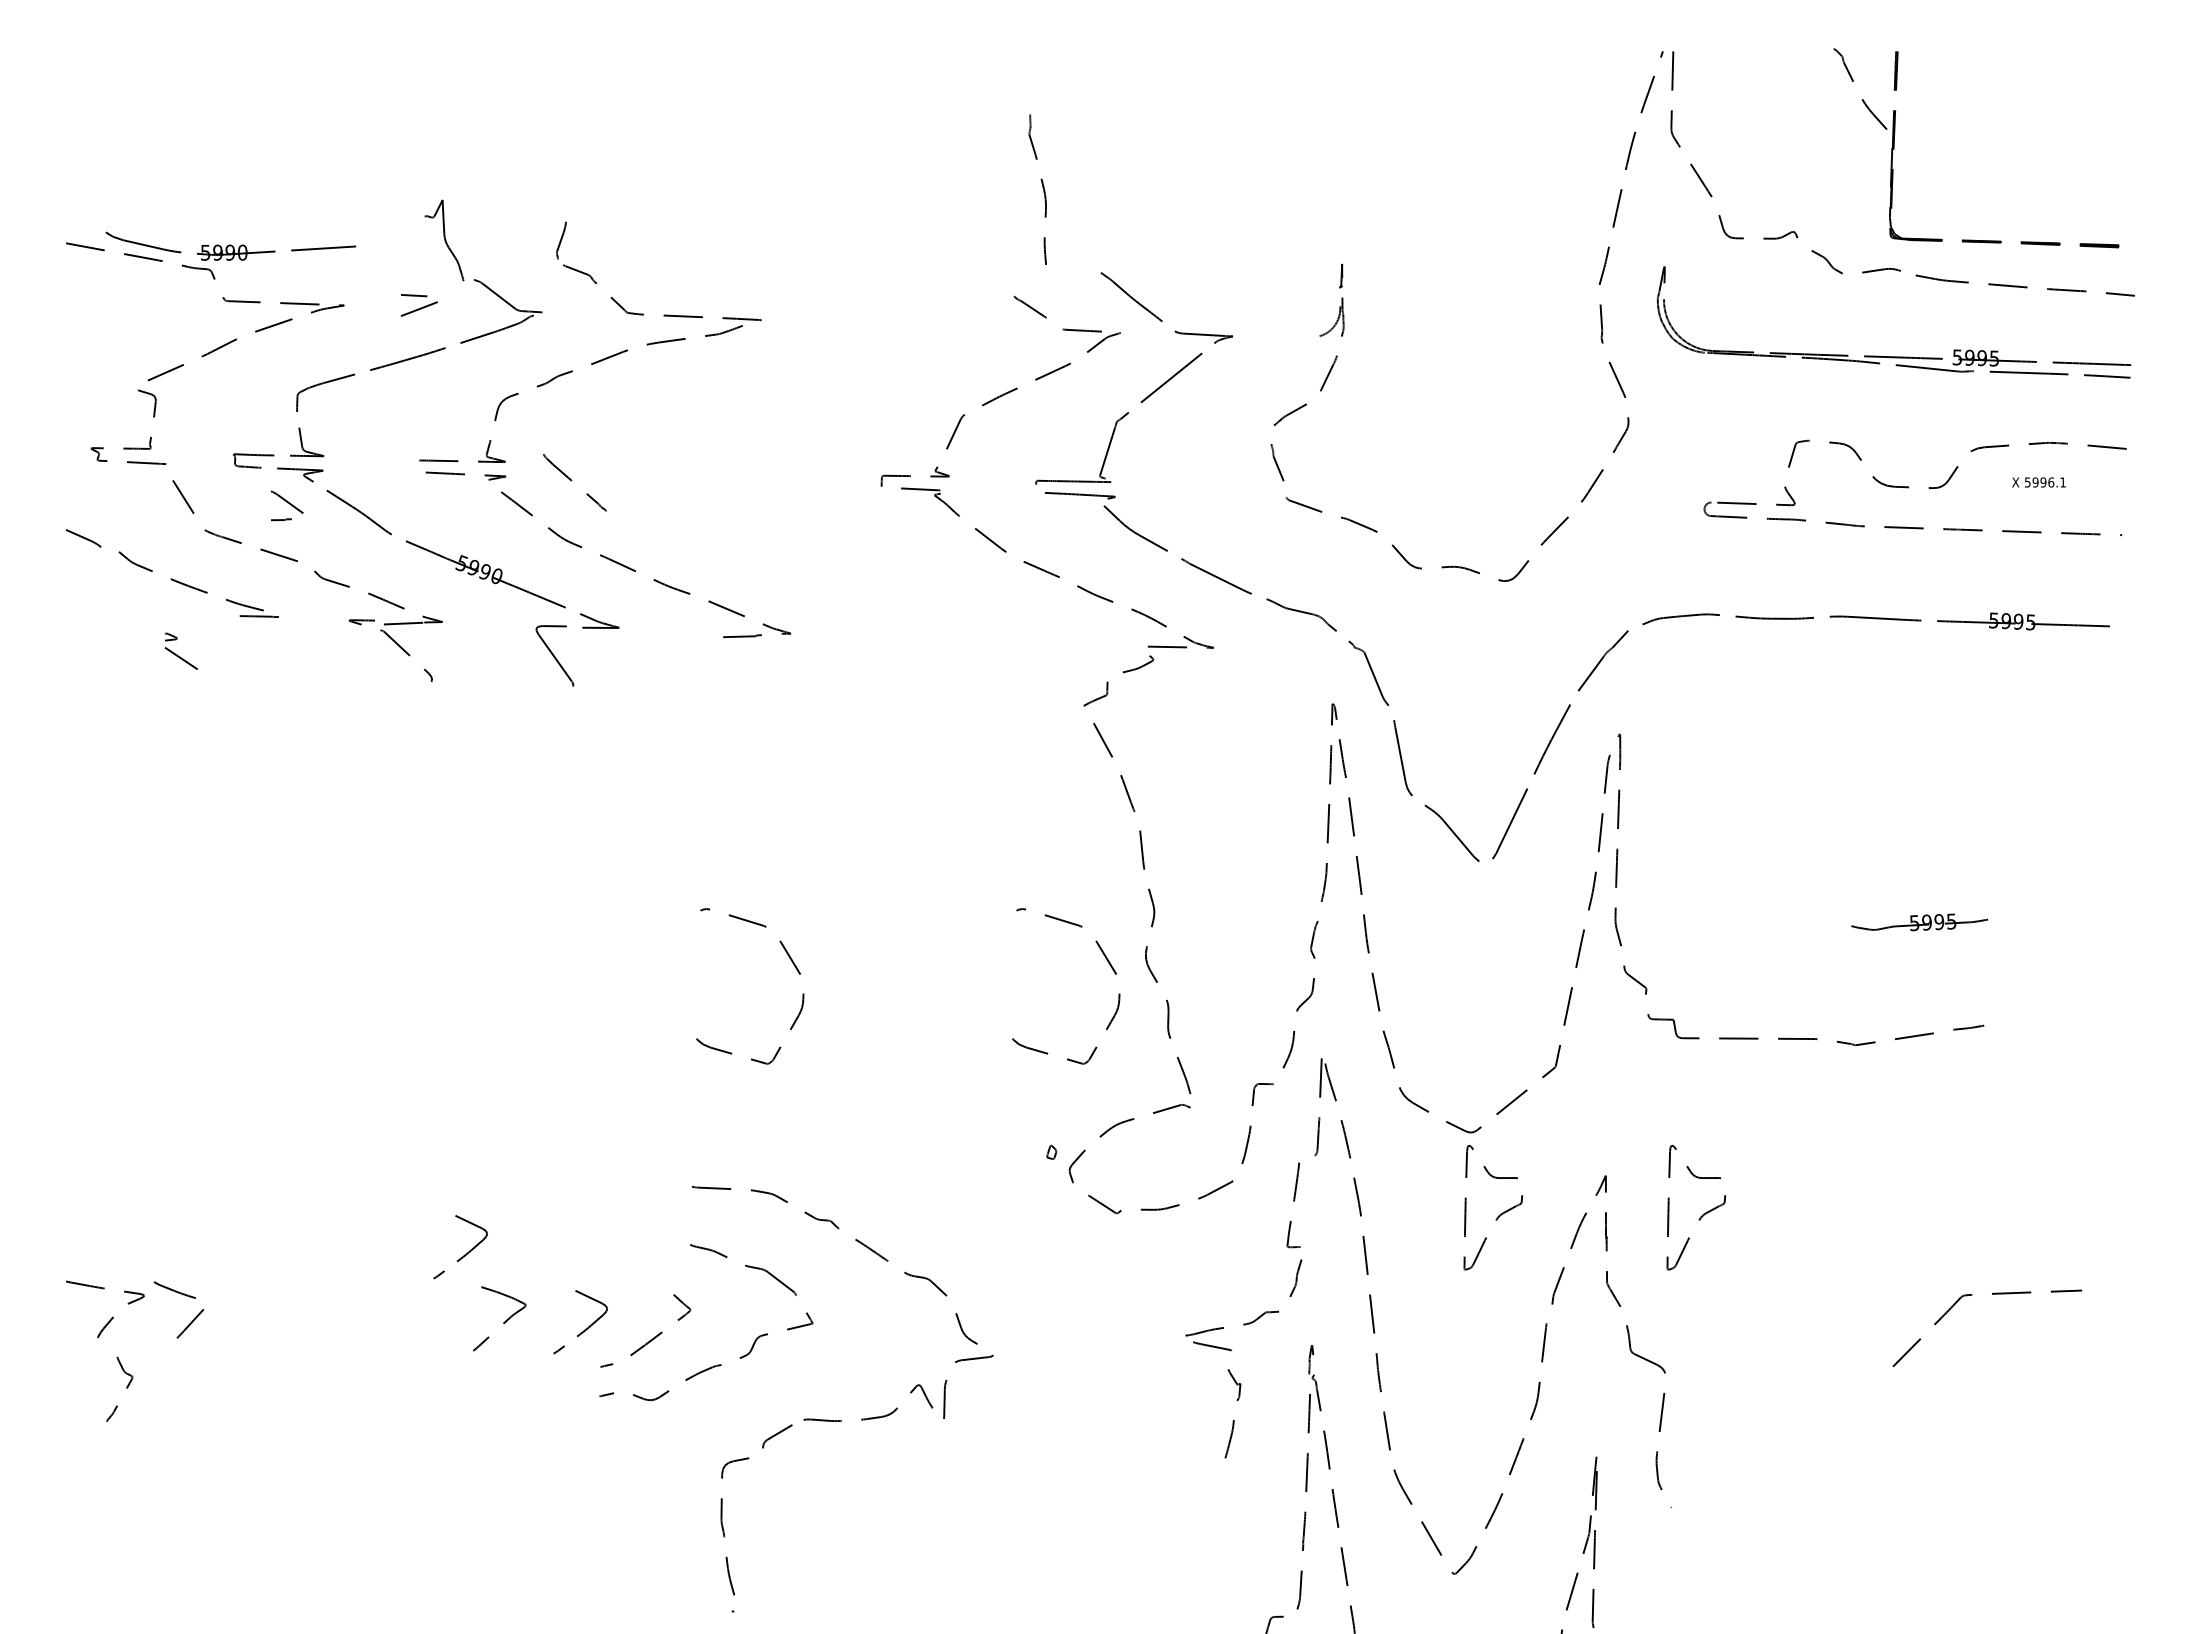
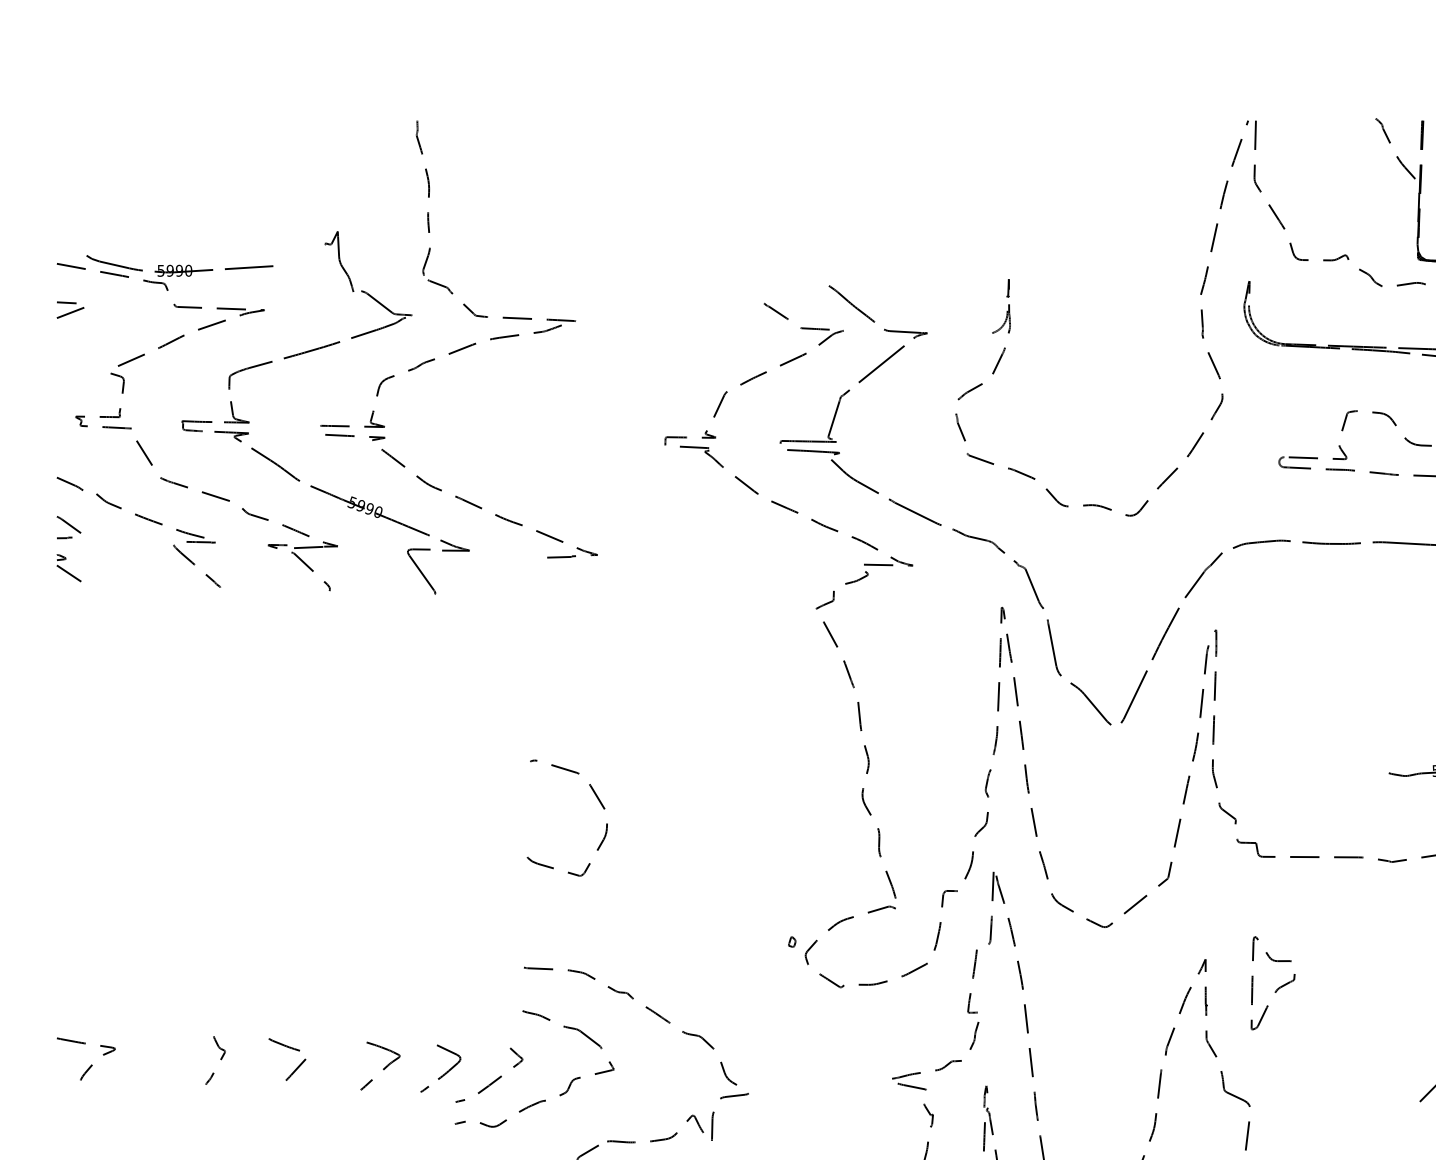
part: (1037, 189) -> (422, 176), moved
curve: (420, 307) -> (71, 311), moved
curve: (572, 480) -> (195, 564), moved
curve: (287, 503) -> (69, 525), moved
part: (180, 650) -> (68, 567), moved
curve: (1106, 960) -> (833, 798), removed
part: (1500, 1213) -> (1127, 987), removed
curve: (465, 1253) -> (354, 1017), removed
part: (183, 1295) -> (290, 1048), moved
part: (126, 1388) -> (220, 1059), moved

